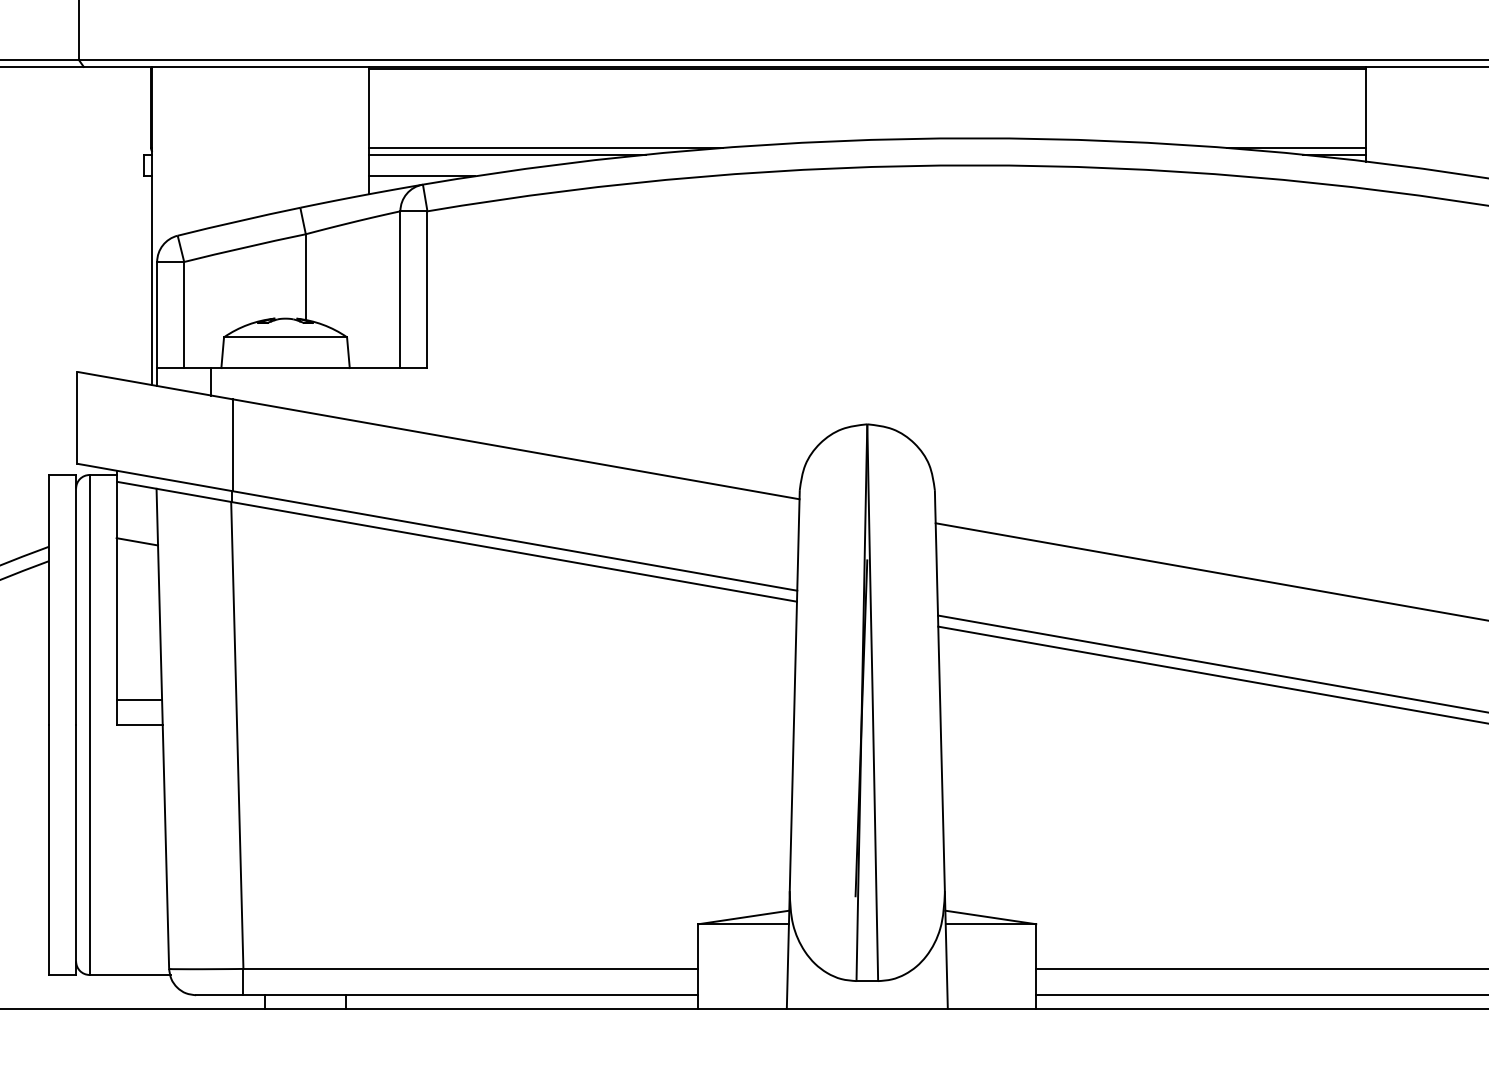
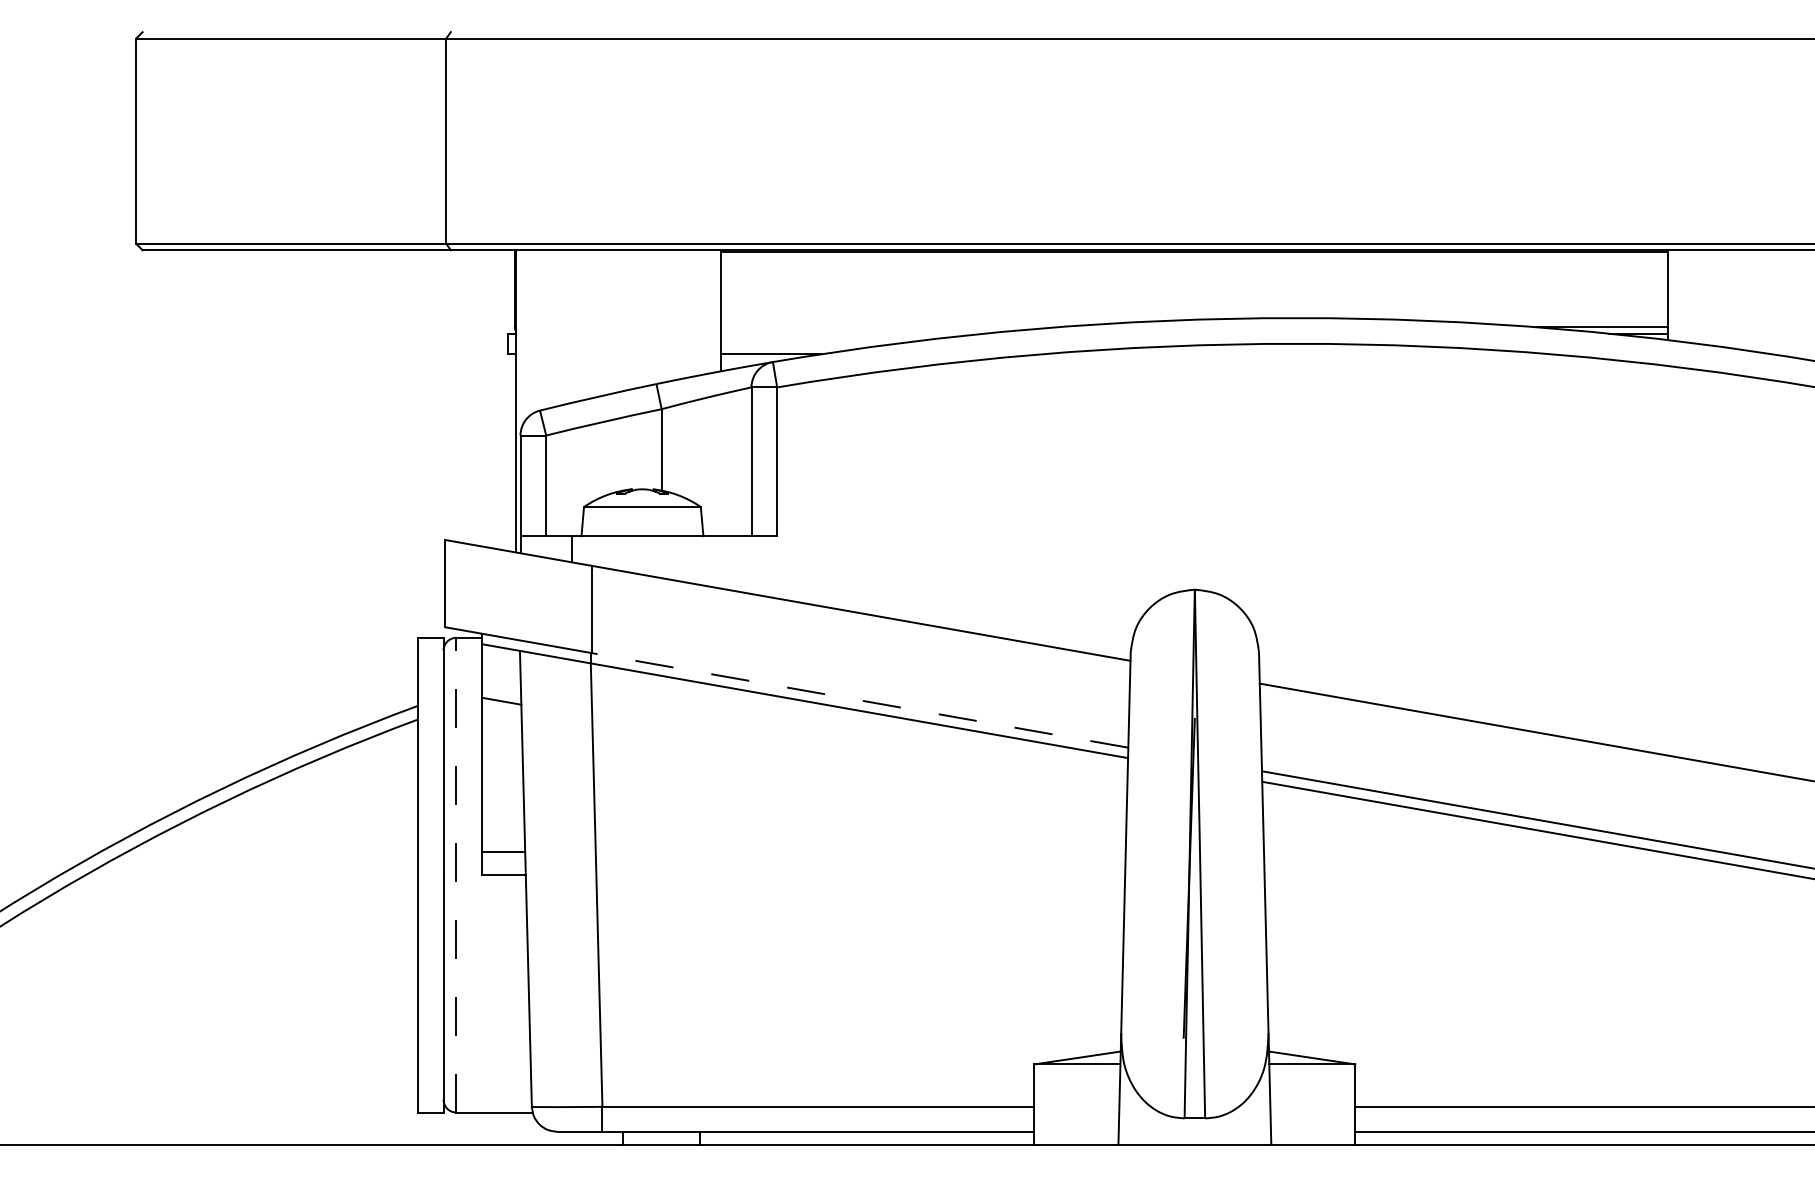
line: (545, 148) -> (889, 327), removed
line: (506, 154) -> (852, 333), removed
line: (514, 541) -> (859, 700), solid -> dashed
line: (89, 724) -> (456, 874), solid -> dashed

